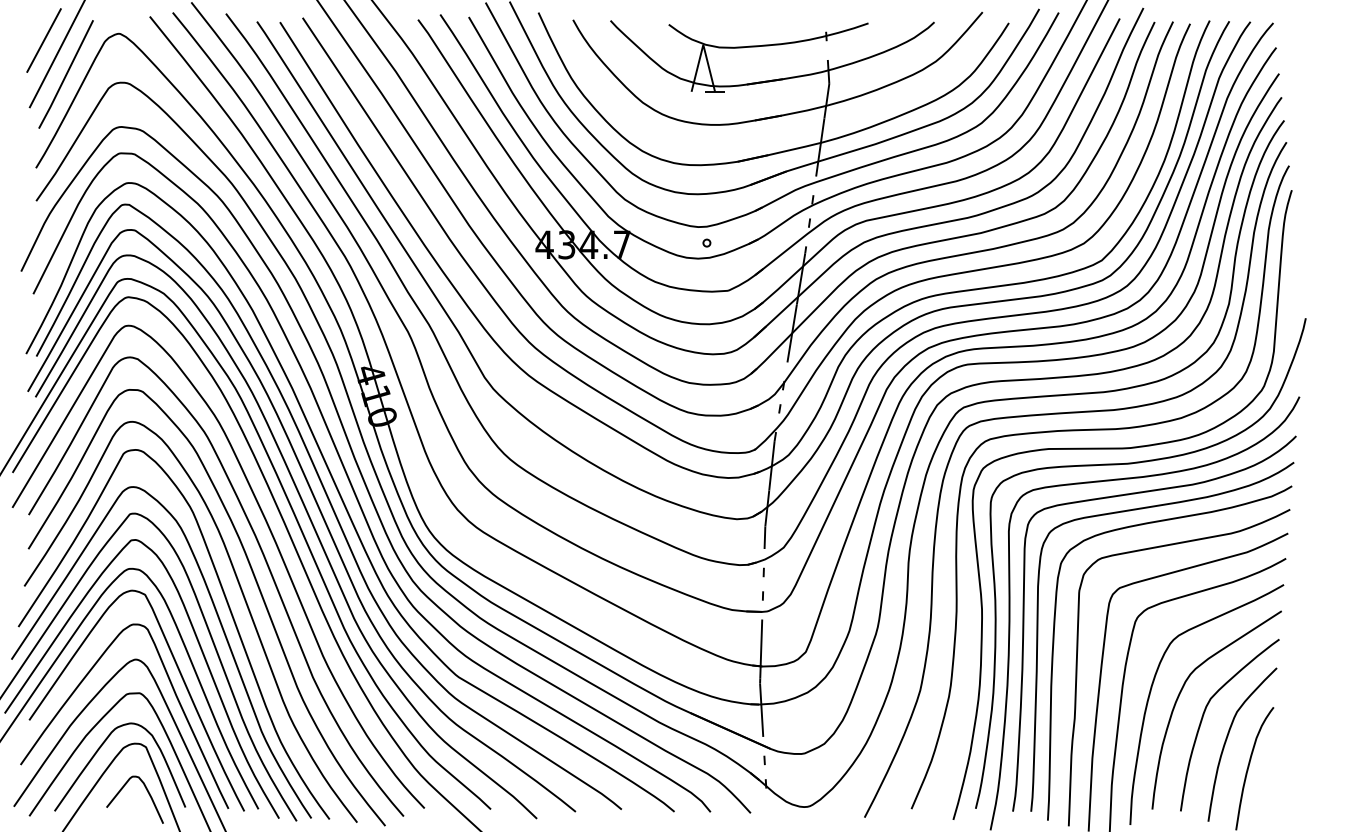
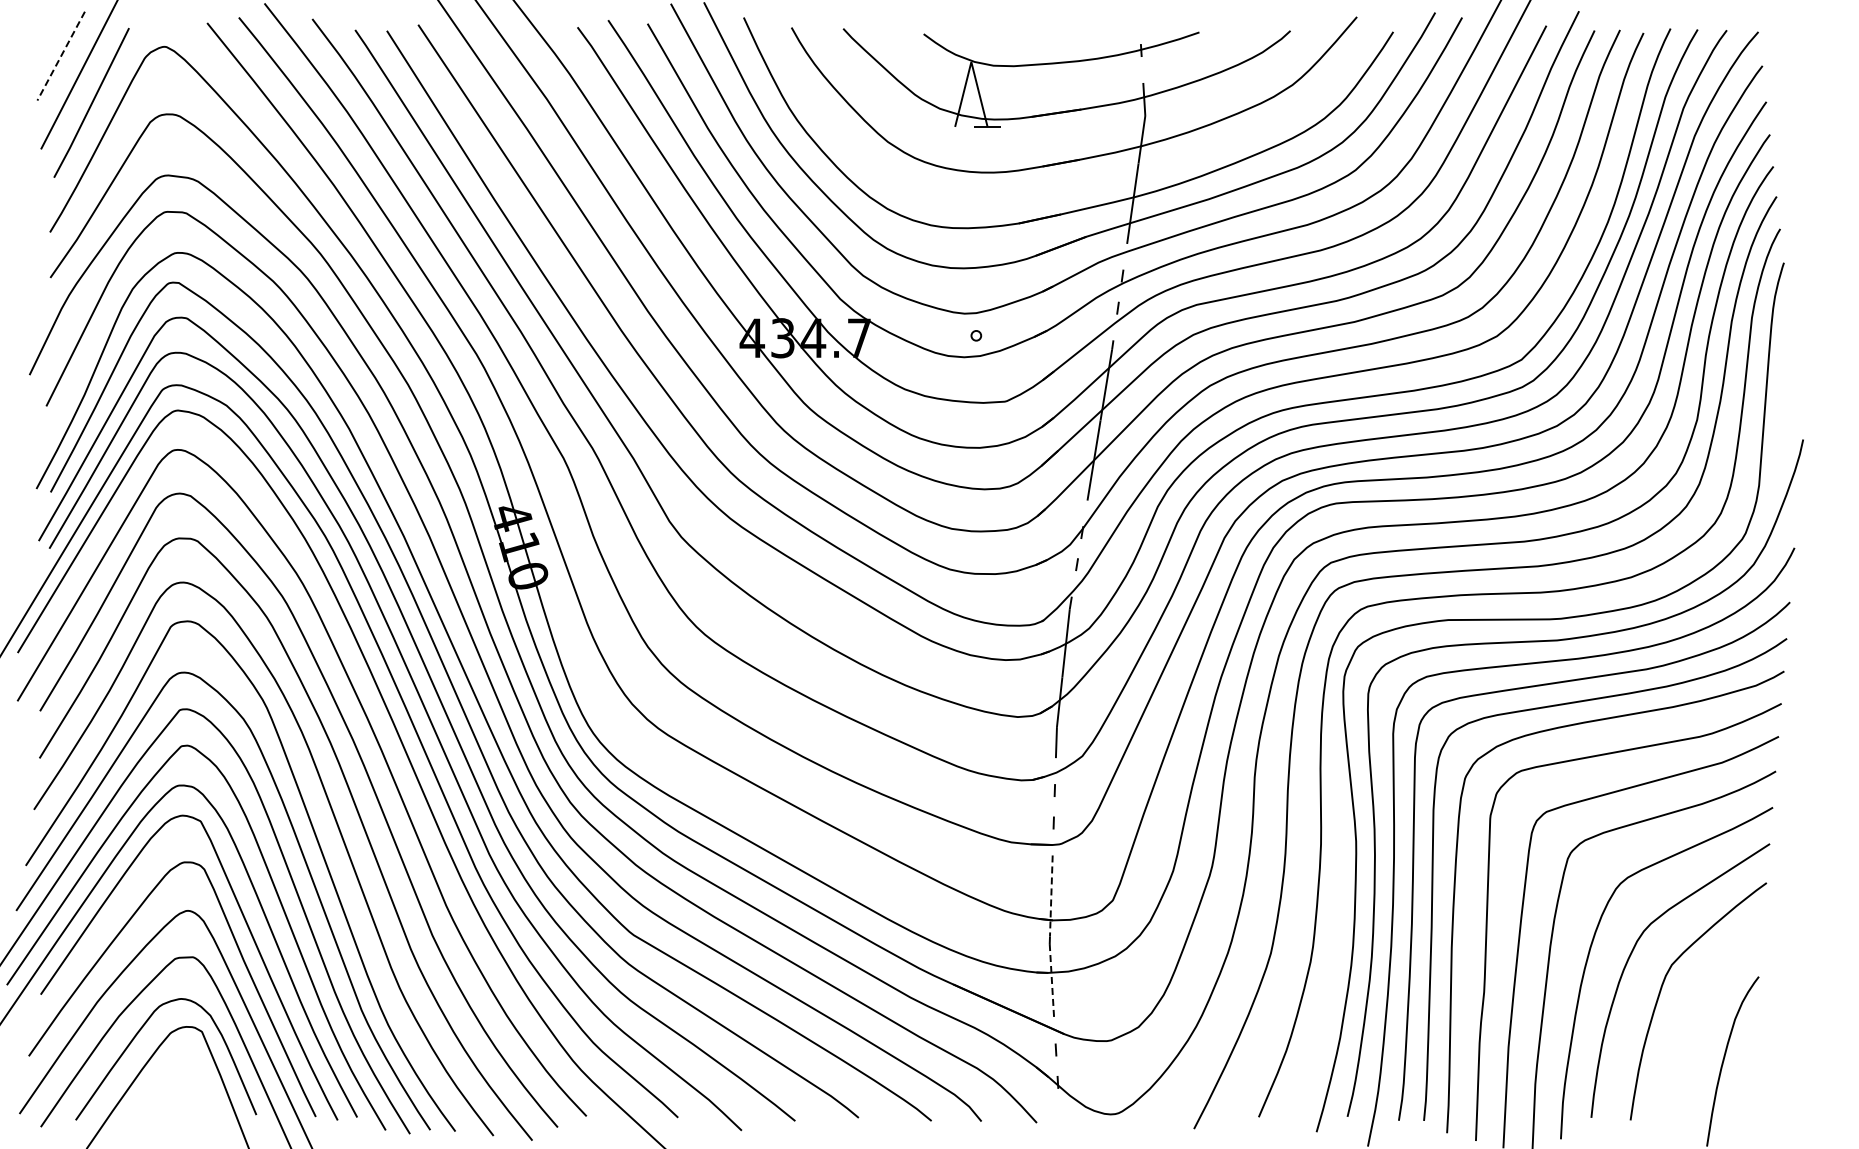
line: (43, 40) -> (60, 56), solid -> dashed
line: (761, 649) -> (1051, 896), solid -> dashed
line: (761, 710) -> (1051, 980), solid -> dashed
curve: (1227, 739) -> (1694, 1021), removed
curve: (147, 792) -> (204, 1094), removed

